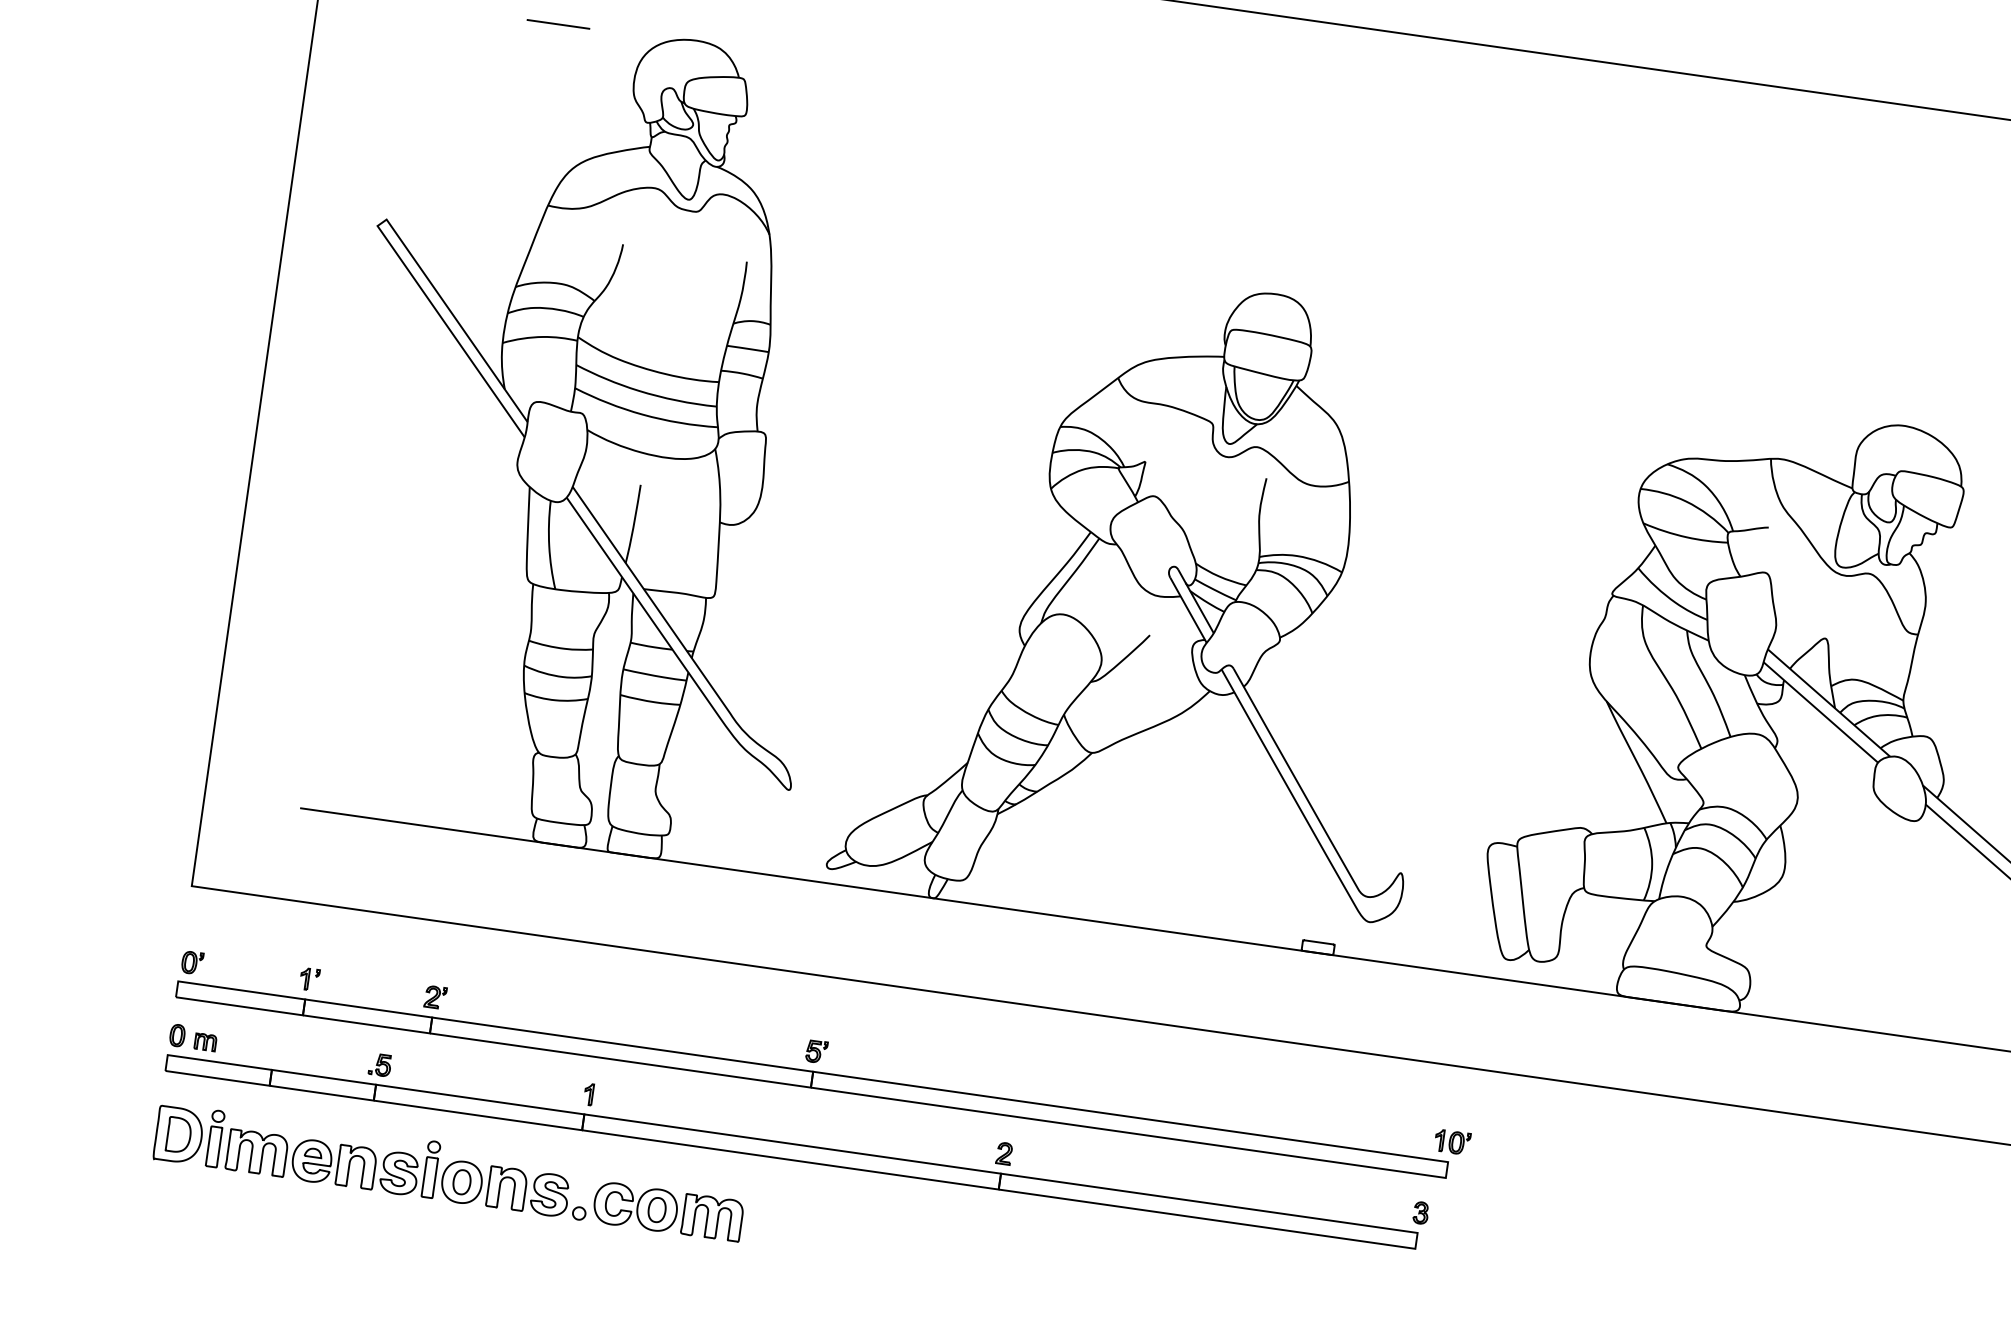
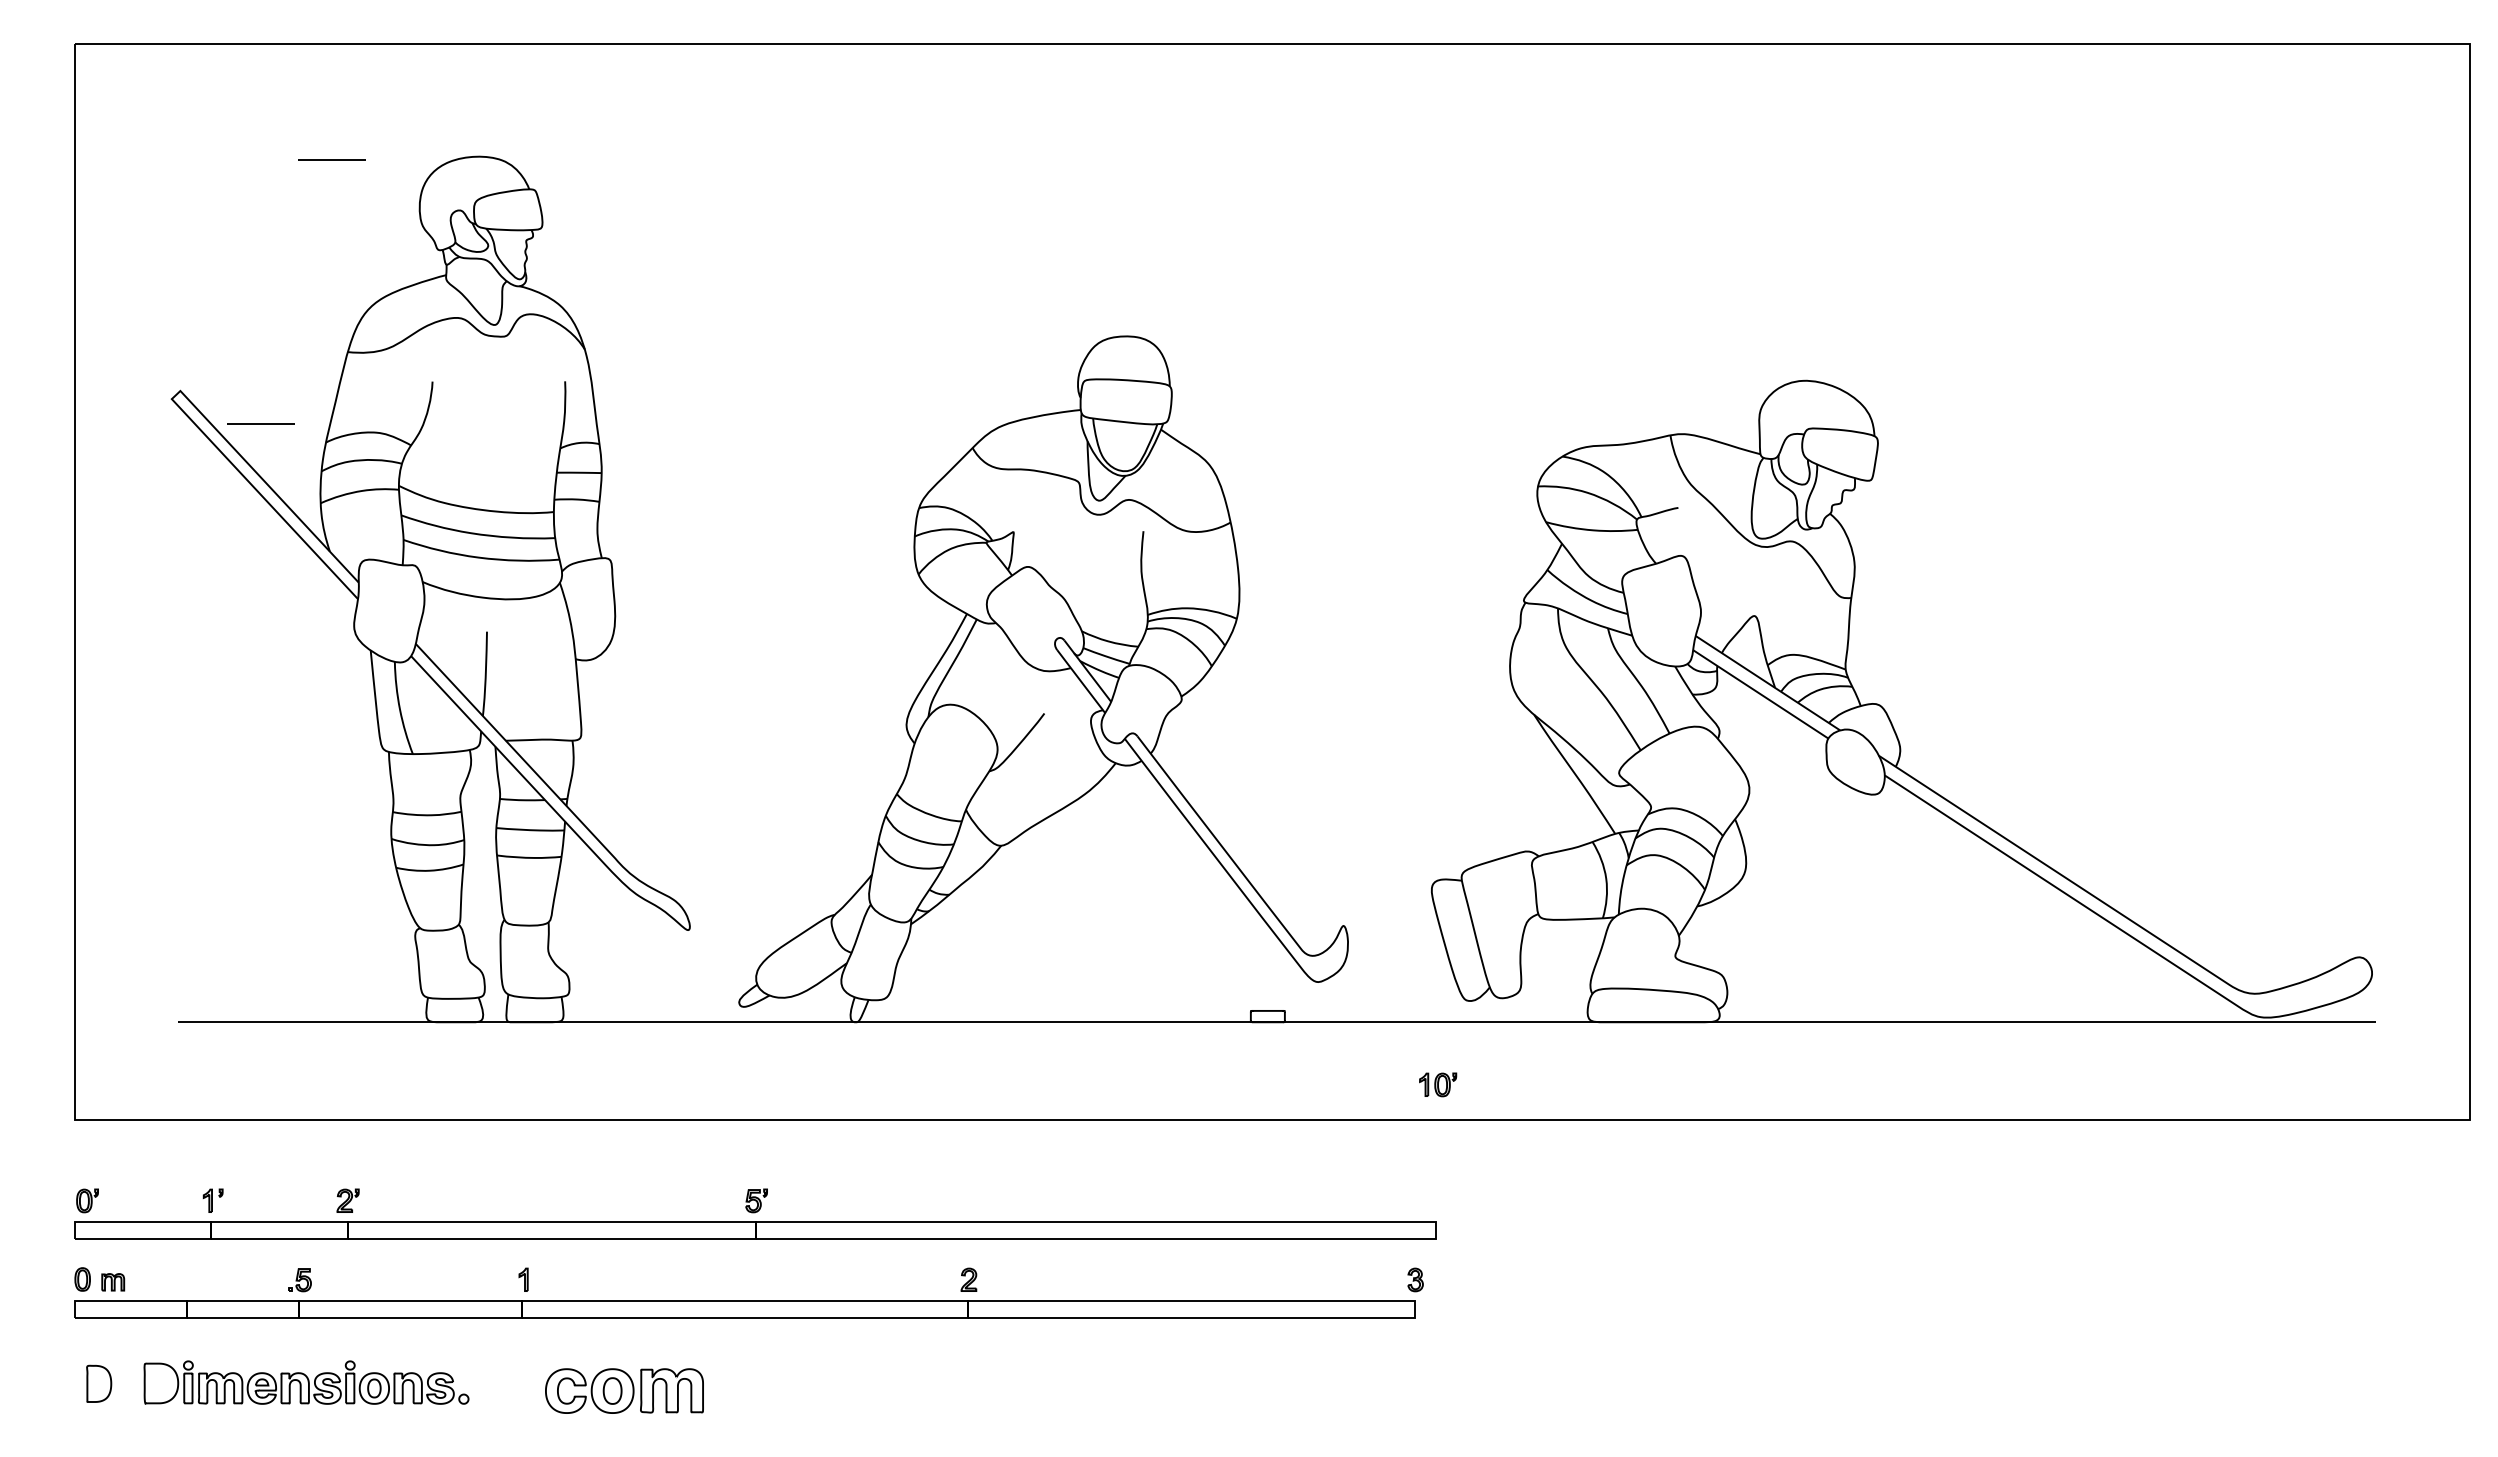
line: (457, 260) -> (260, 423), added
part: (1452, 1141) -> (1438, 1084), moved
part: (372, 1161) -> (306, 1382), size x0.7

